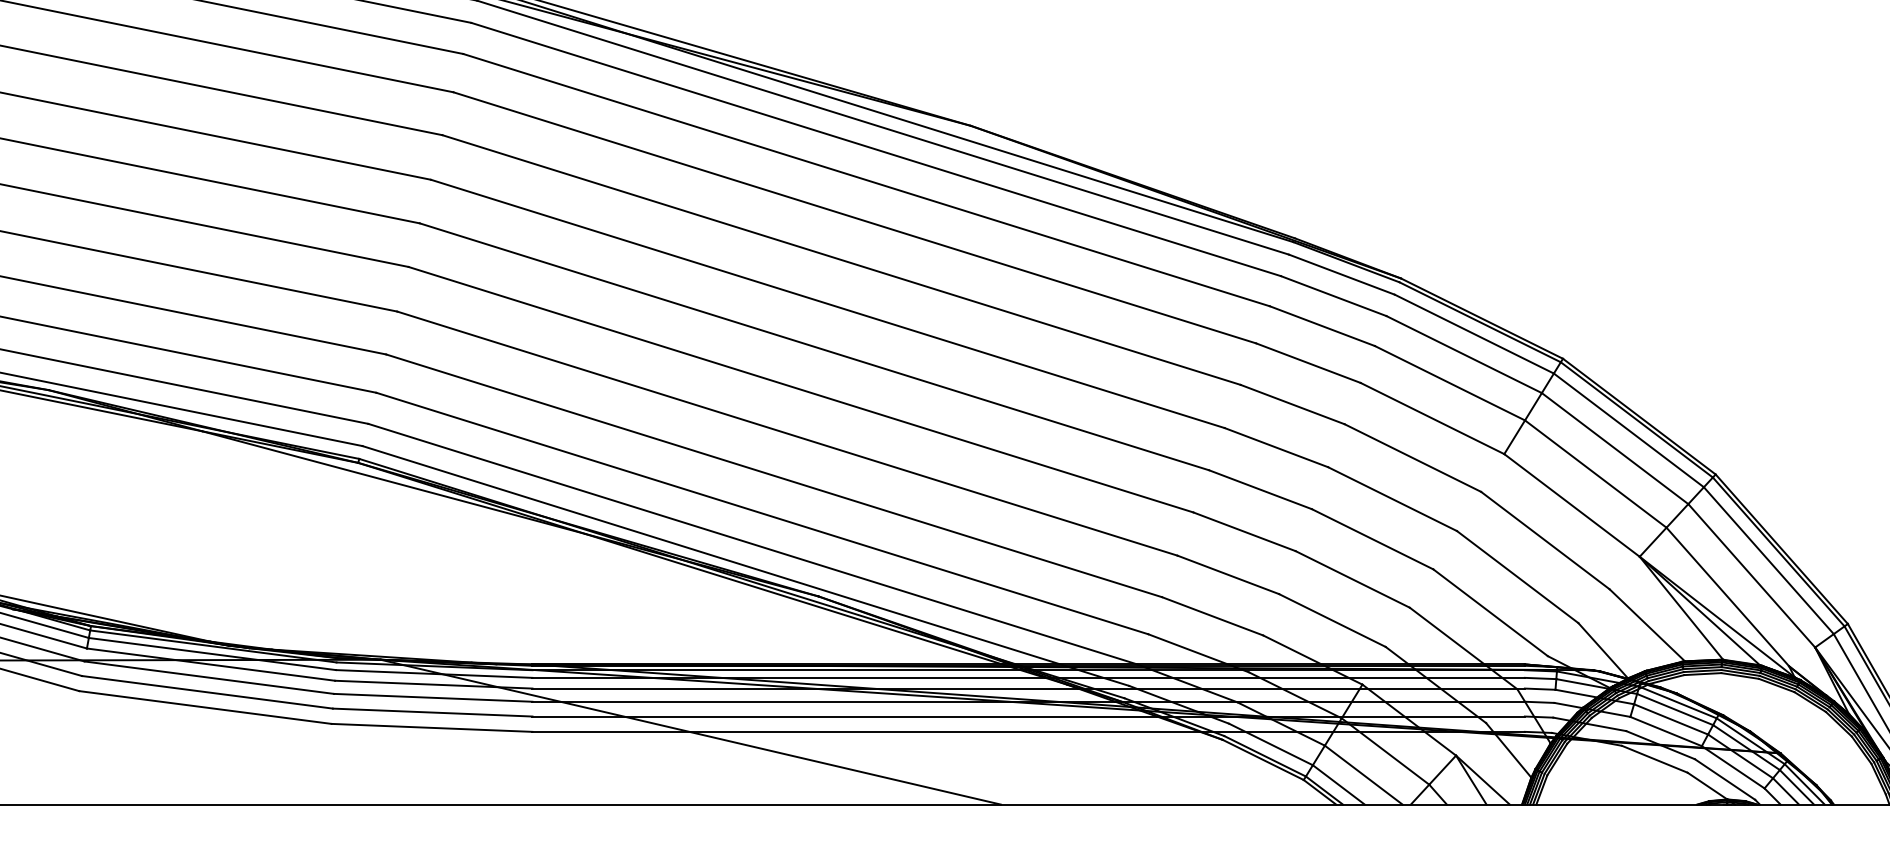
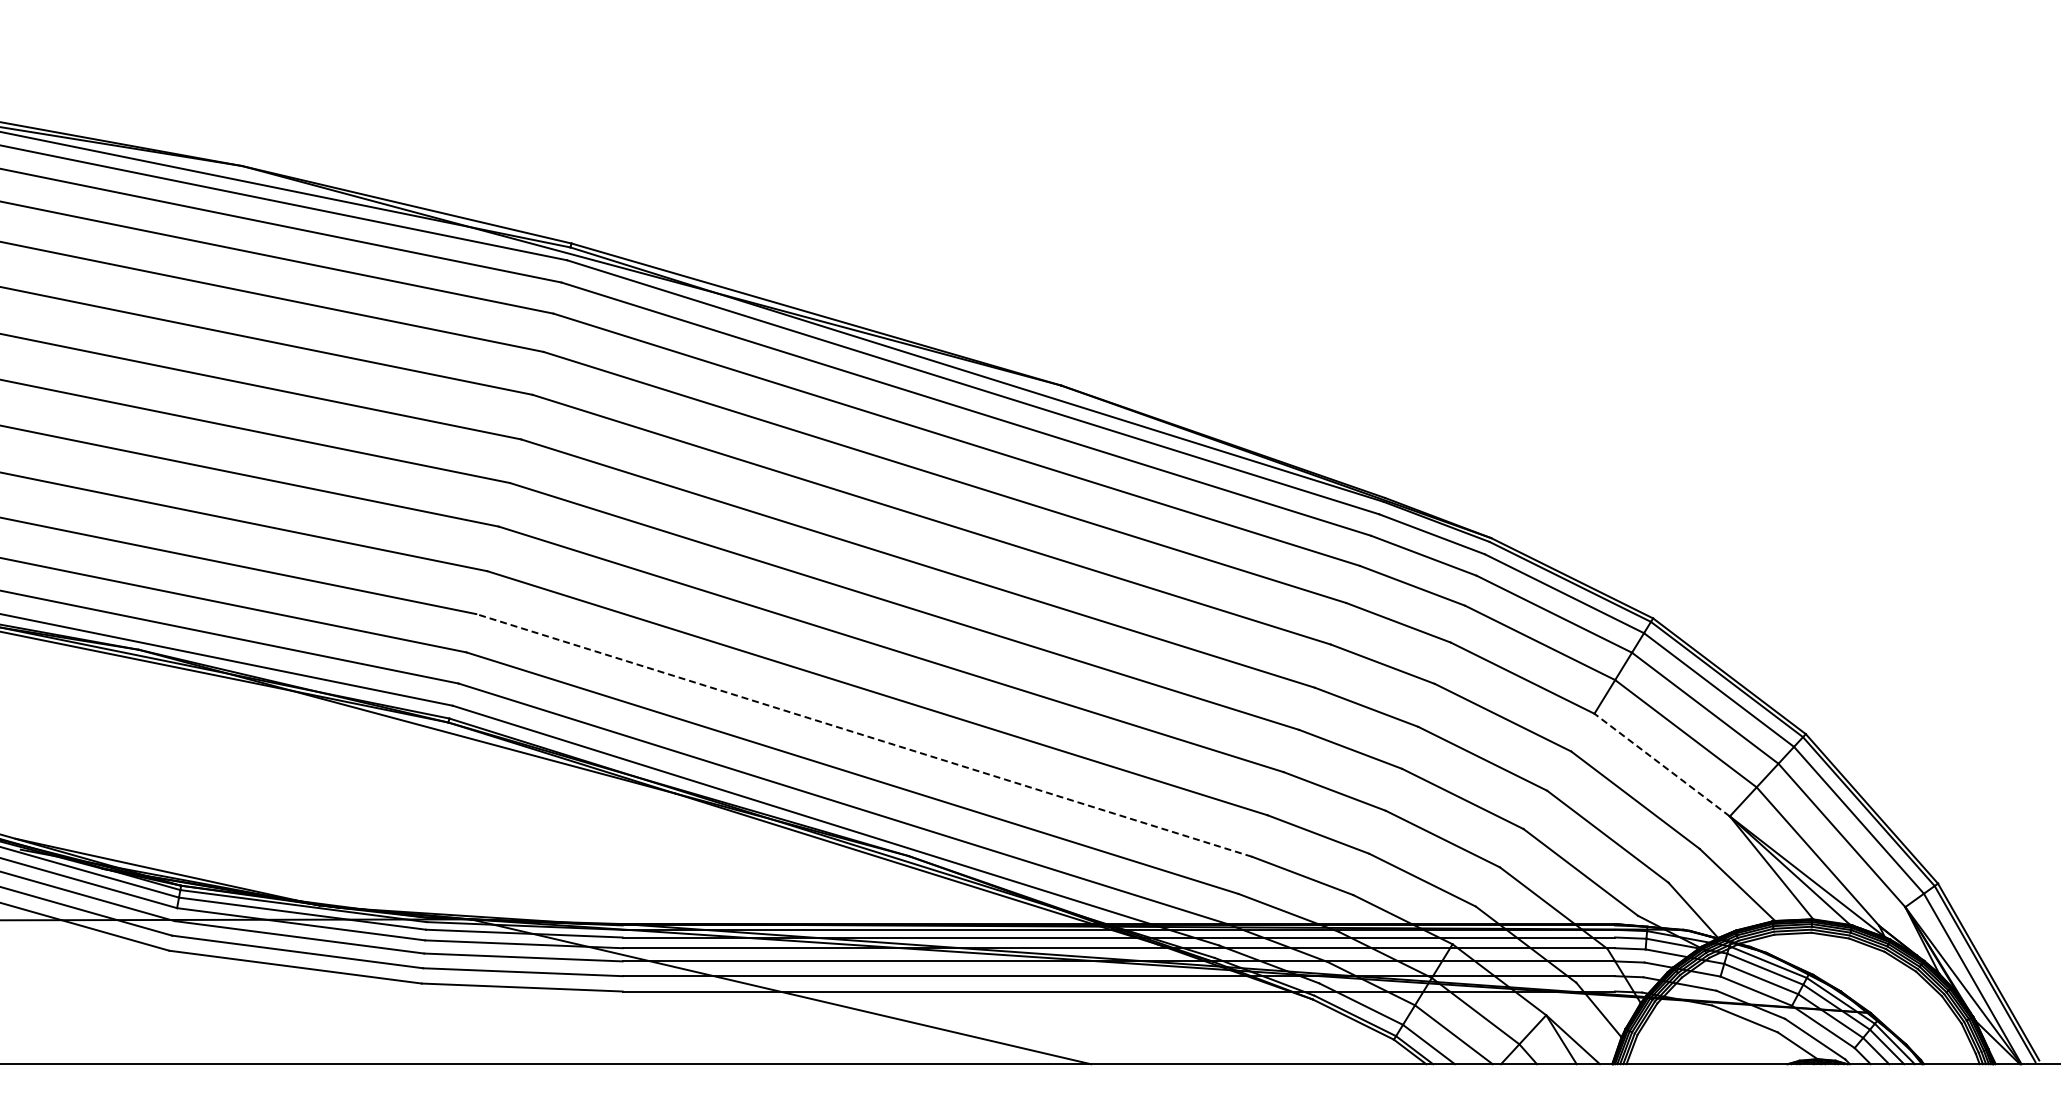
line: (773, 475) -> (863, 735), solid -> dashed
line: (1572, 505) -> (1662, 765), solid -> dashed

